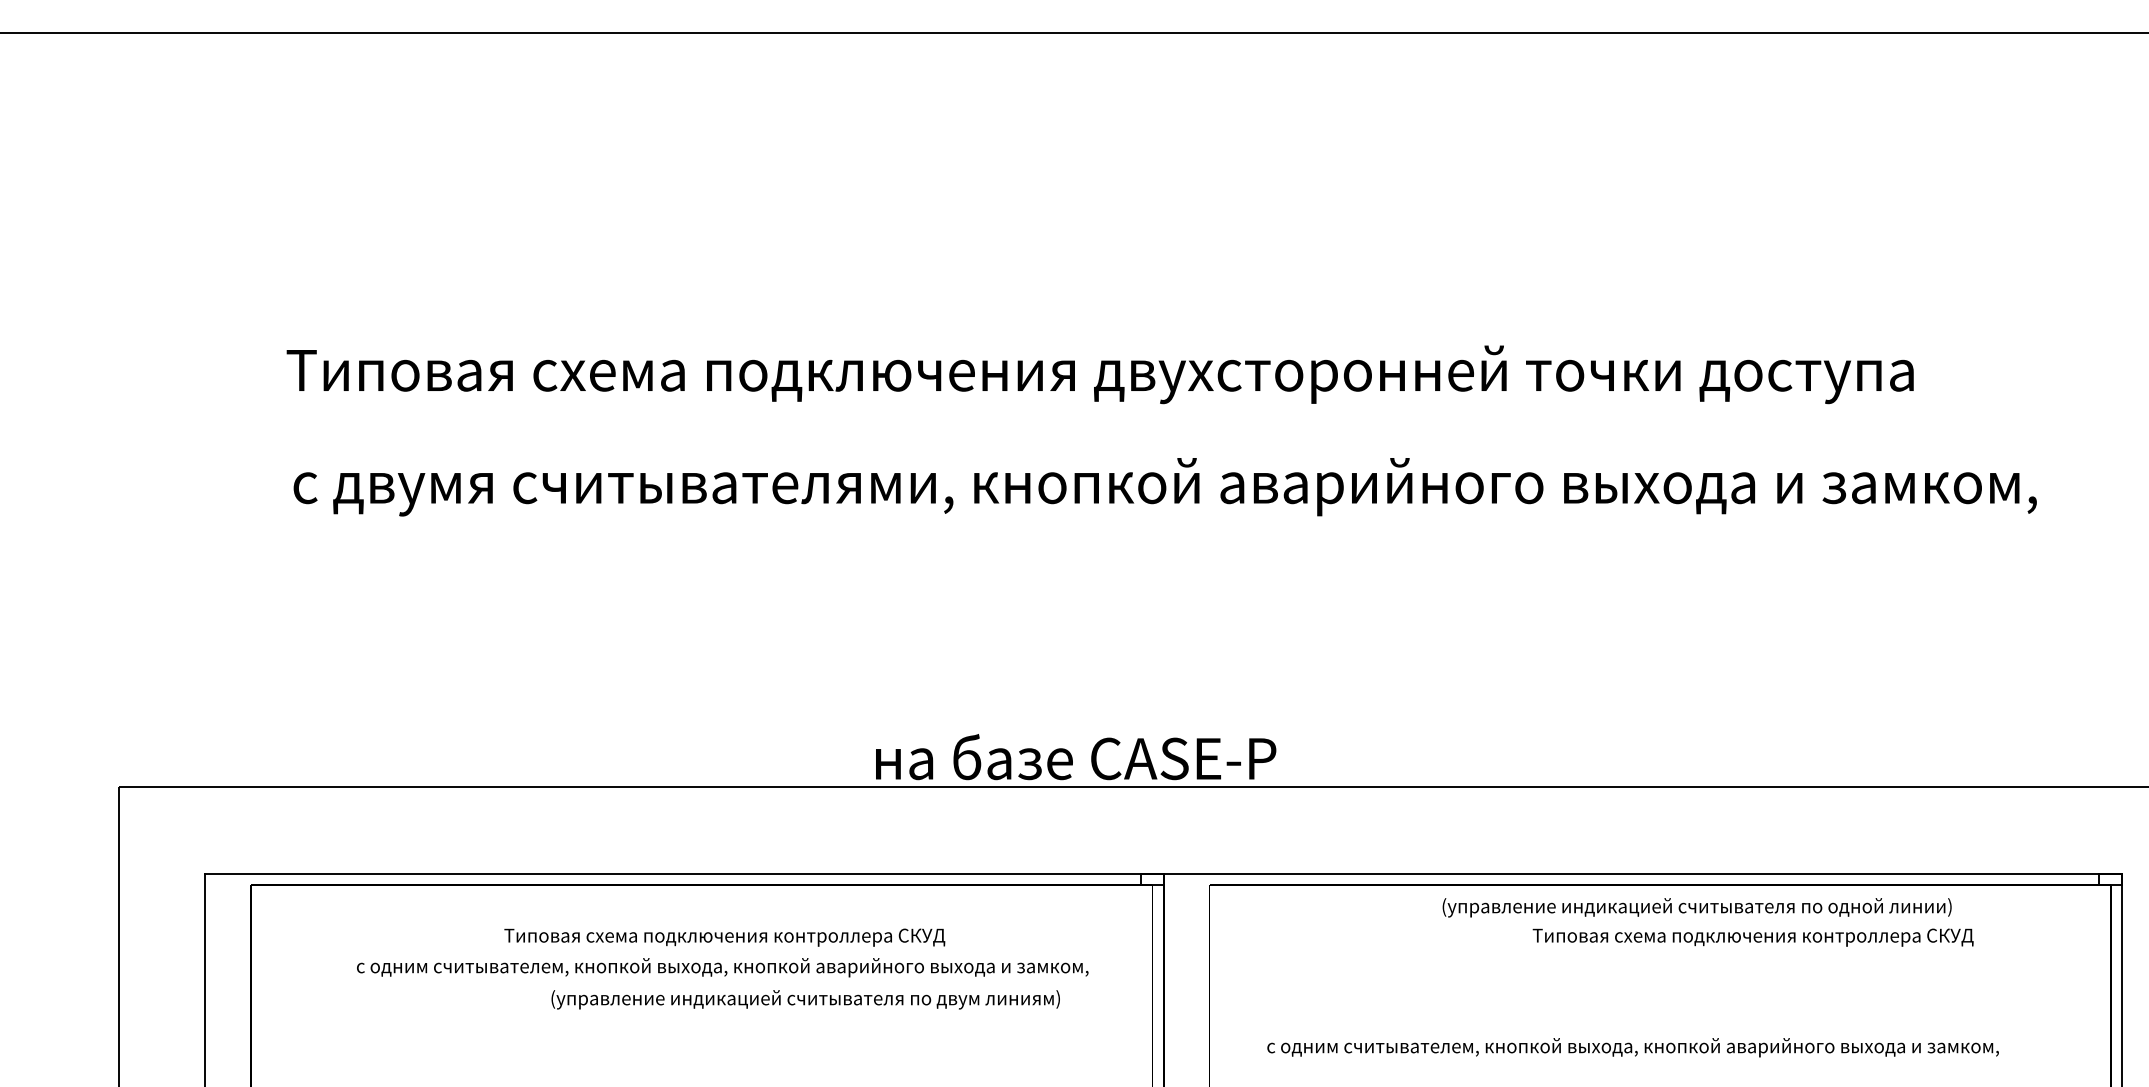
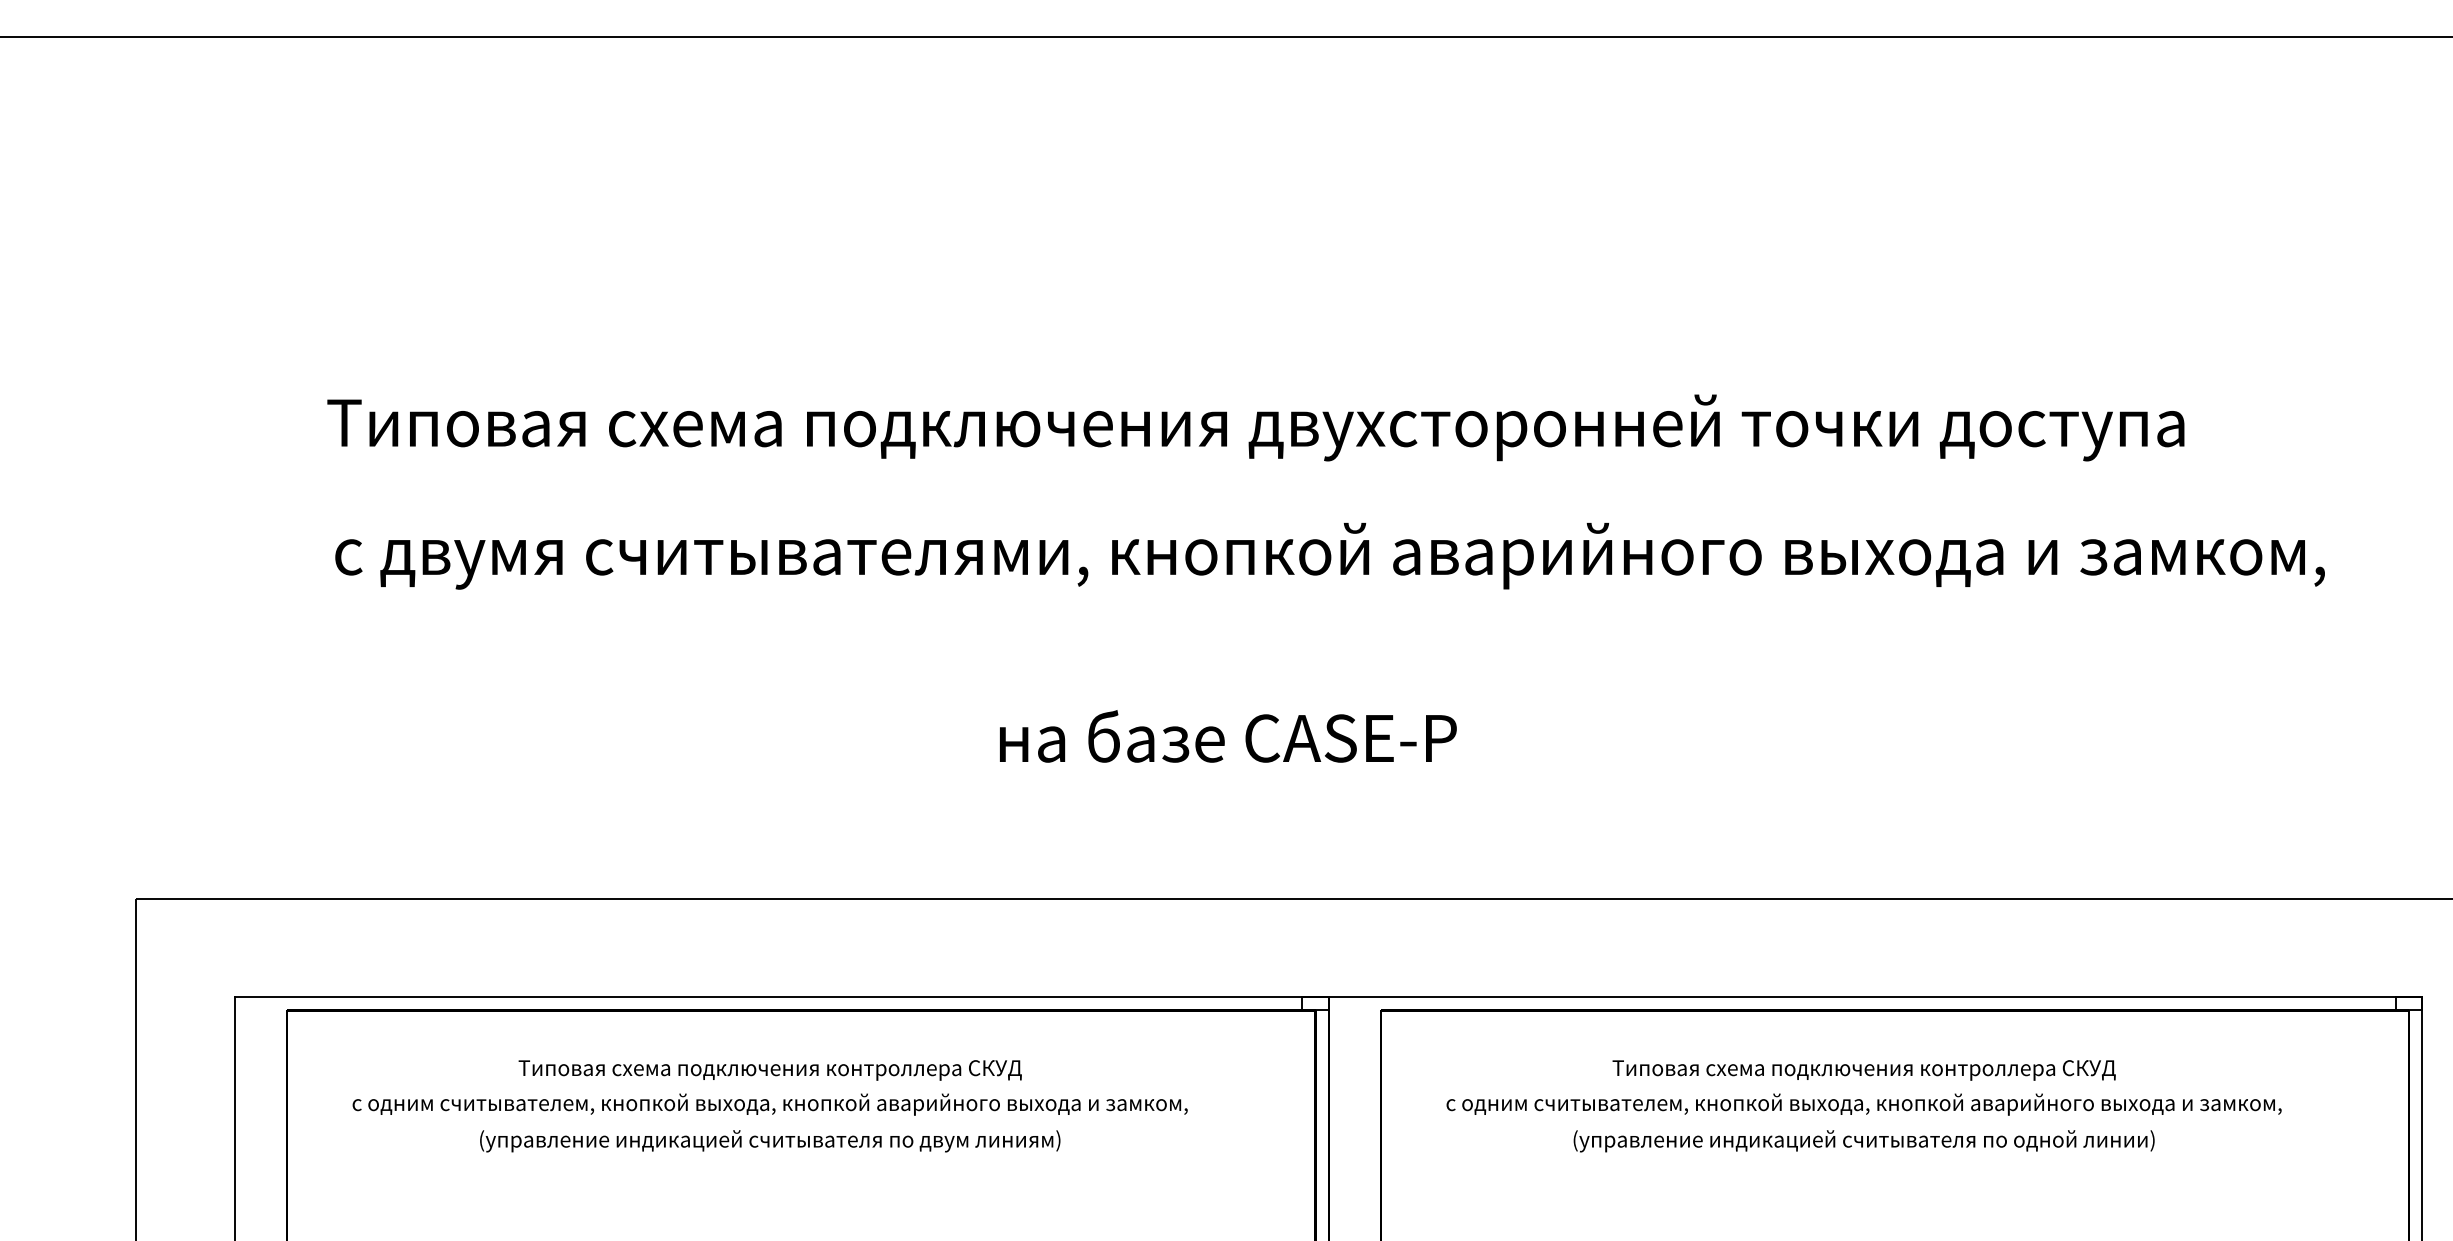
text: (1076, 757) -> (1228, 736), moved
text: (1696, 907) -> (1863, 1140), moved
text: (724, 937) -> (769, 1070), moved
text: (1752, 937) -> (1863, 1070), moved
text: (722, 967) -> (769, 1104), moved
text: (805, 999) -> (769, 1140), moved
text: (1632, 1047) -> (1863, 1104), moved

